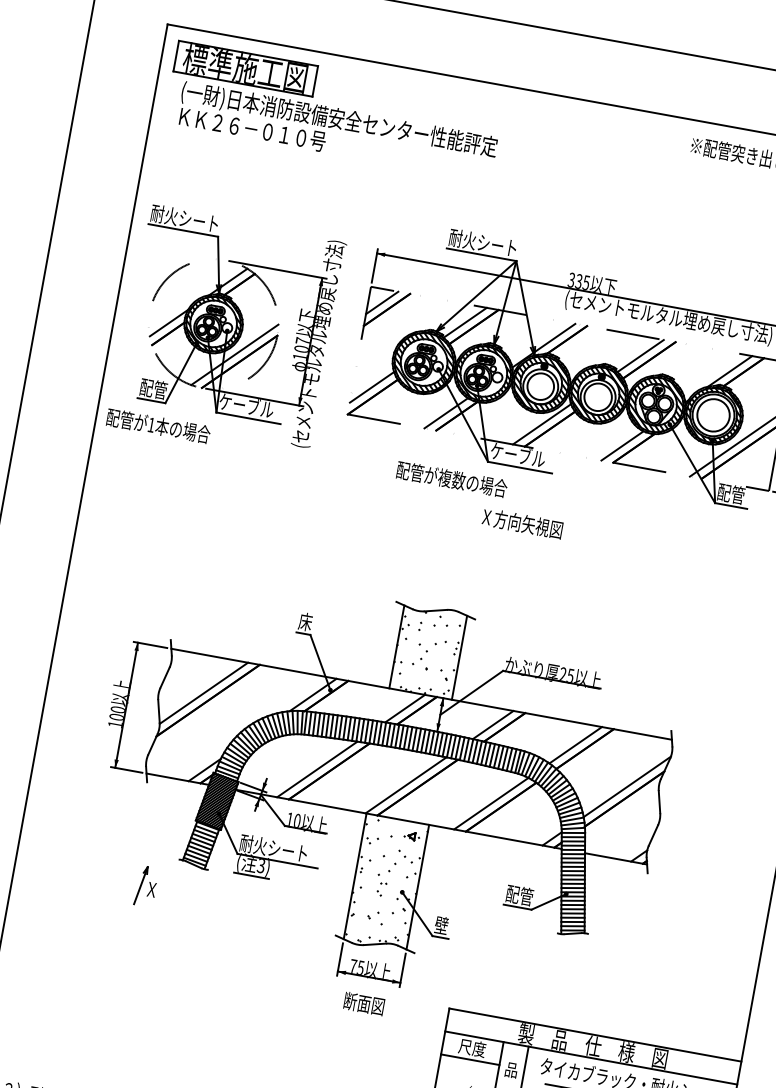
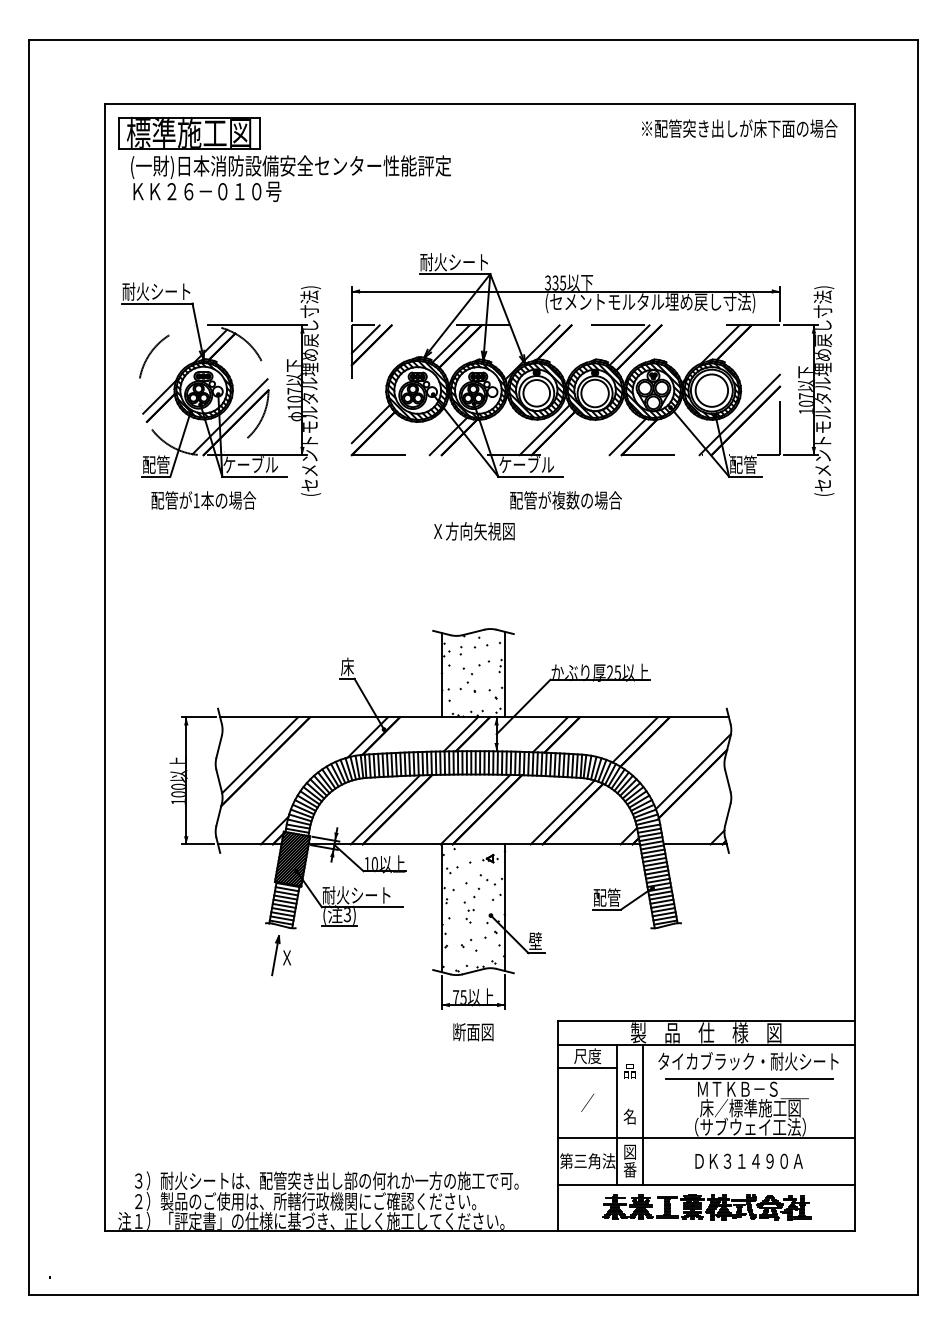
text: (158, 426) -> (203, 500), moved
text: (451, 479) -> (565, 500), moved
text: (522, 523) -> (474, 531), moved
part: (145, 886) -> (280, 955), moved

